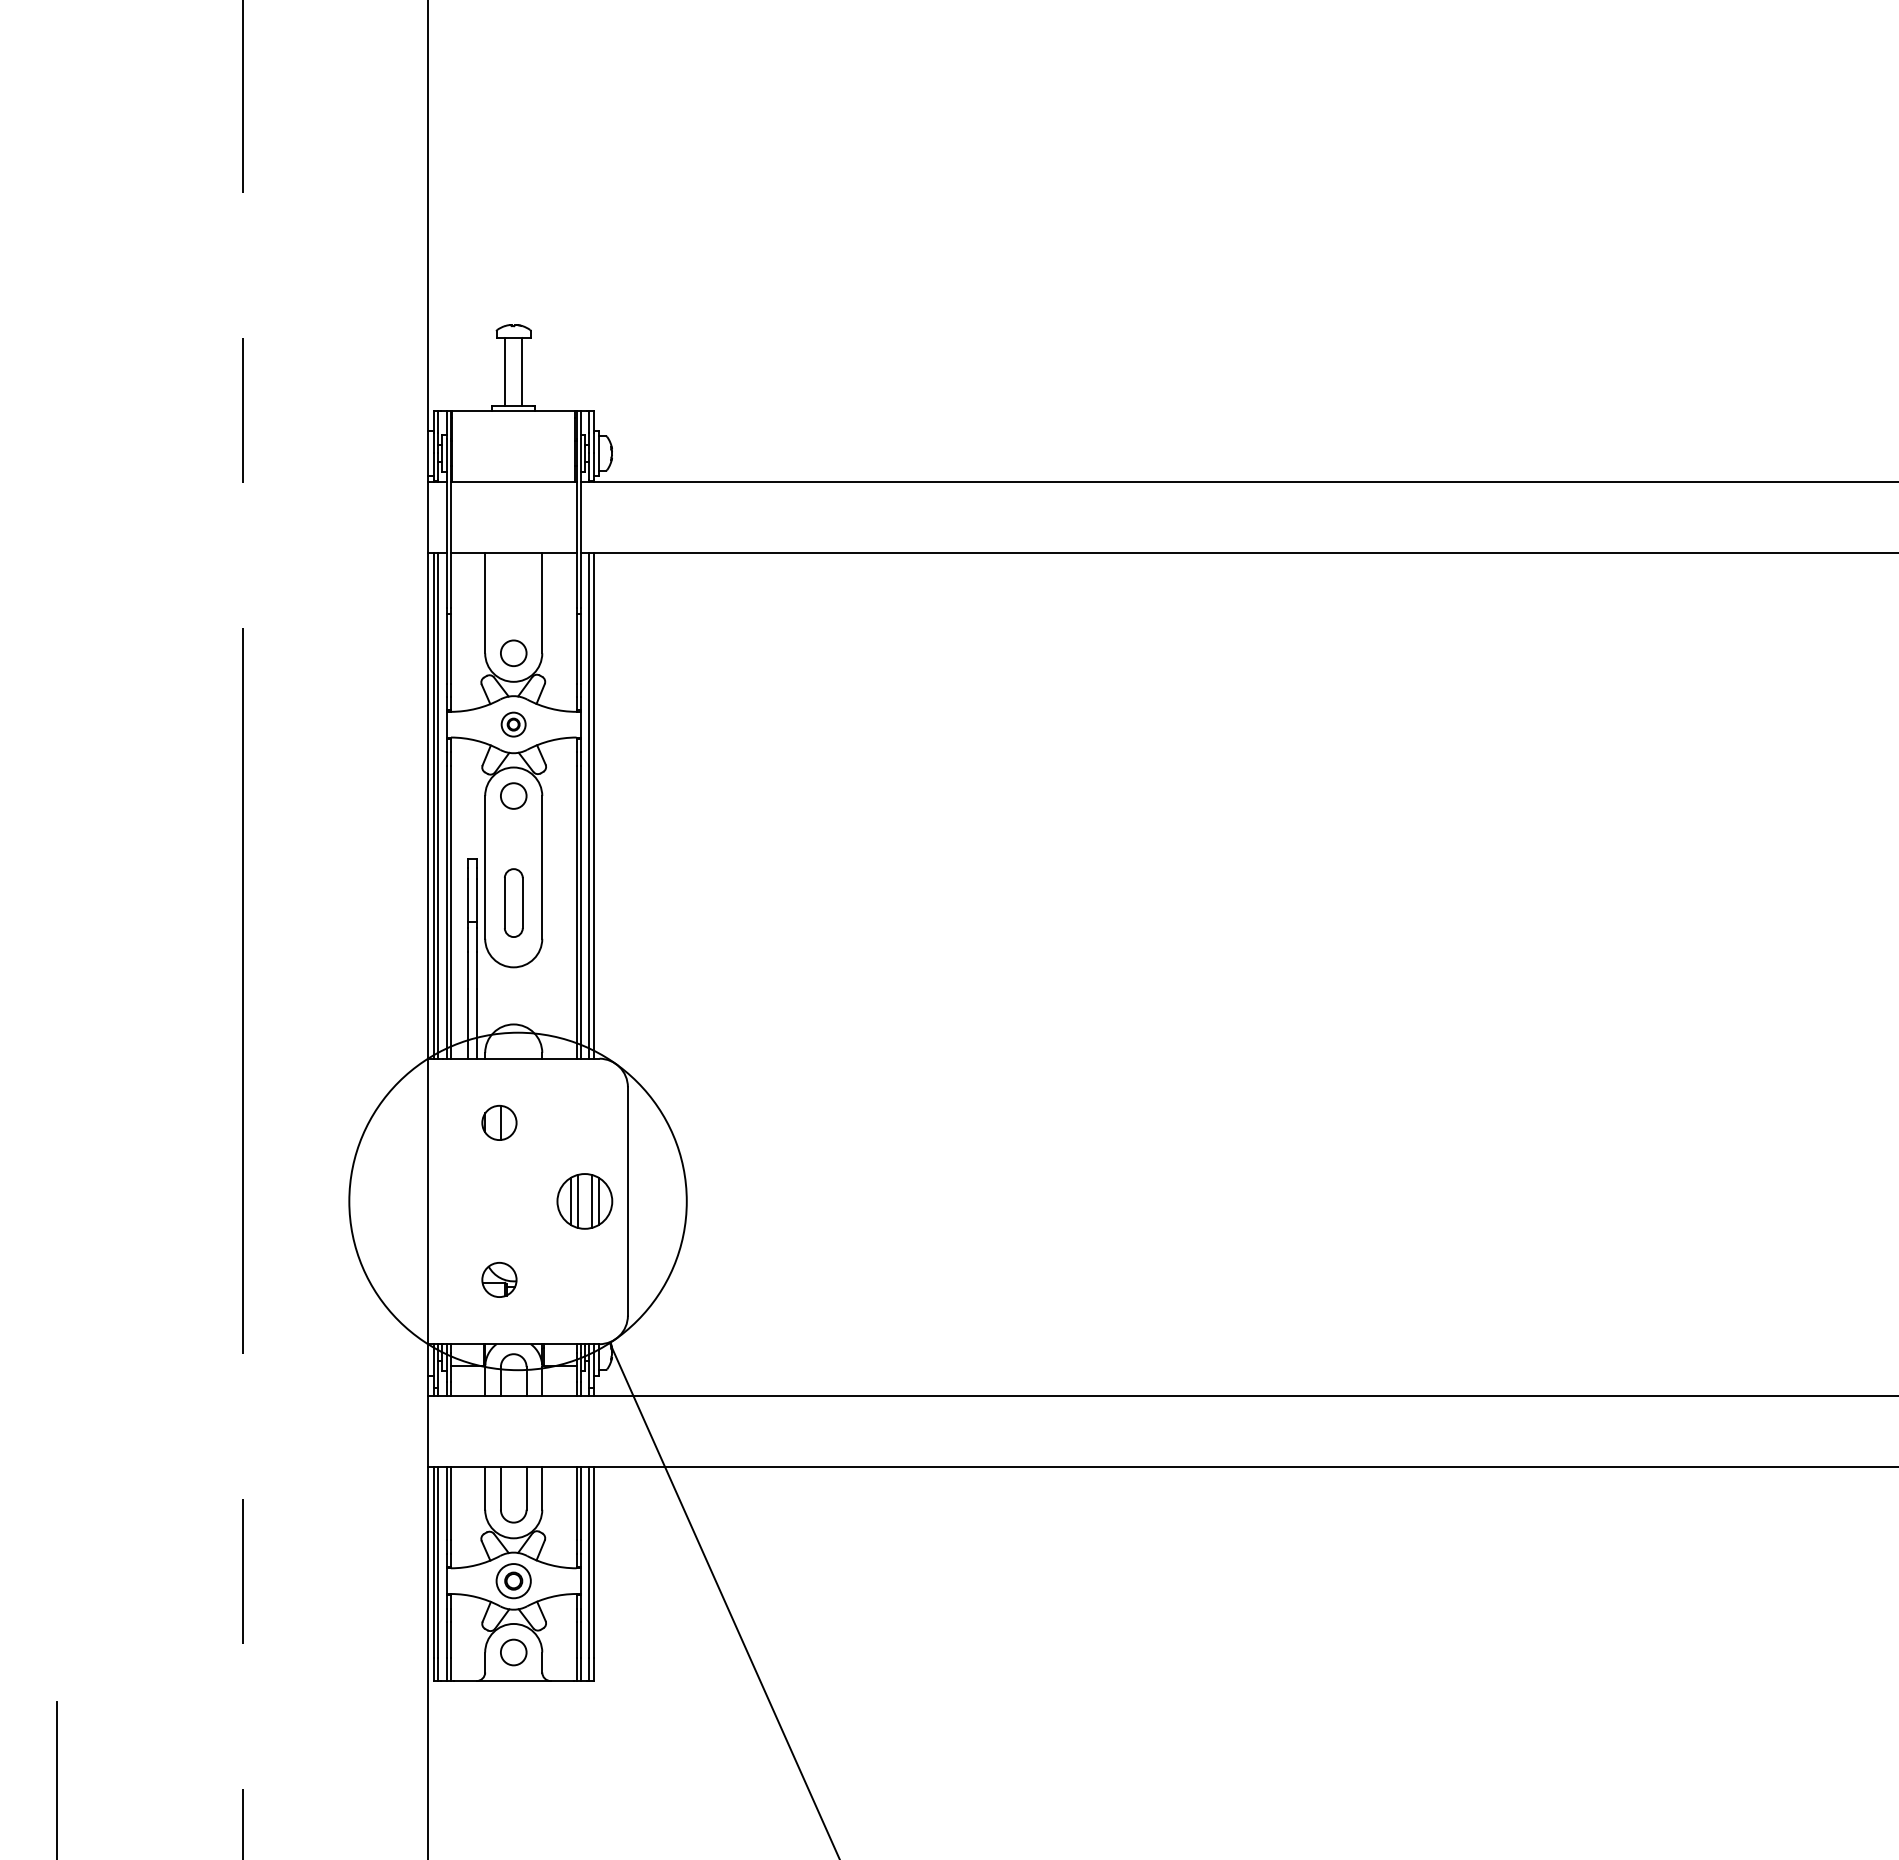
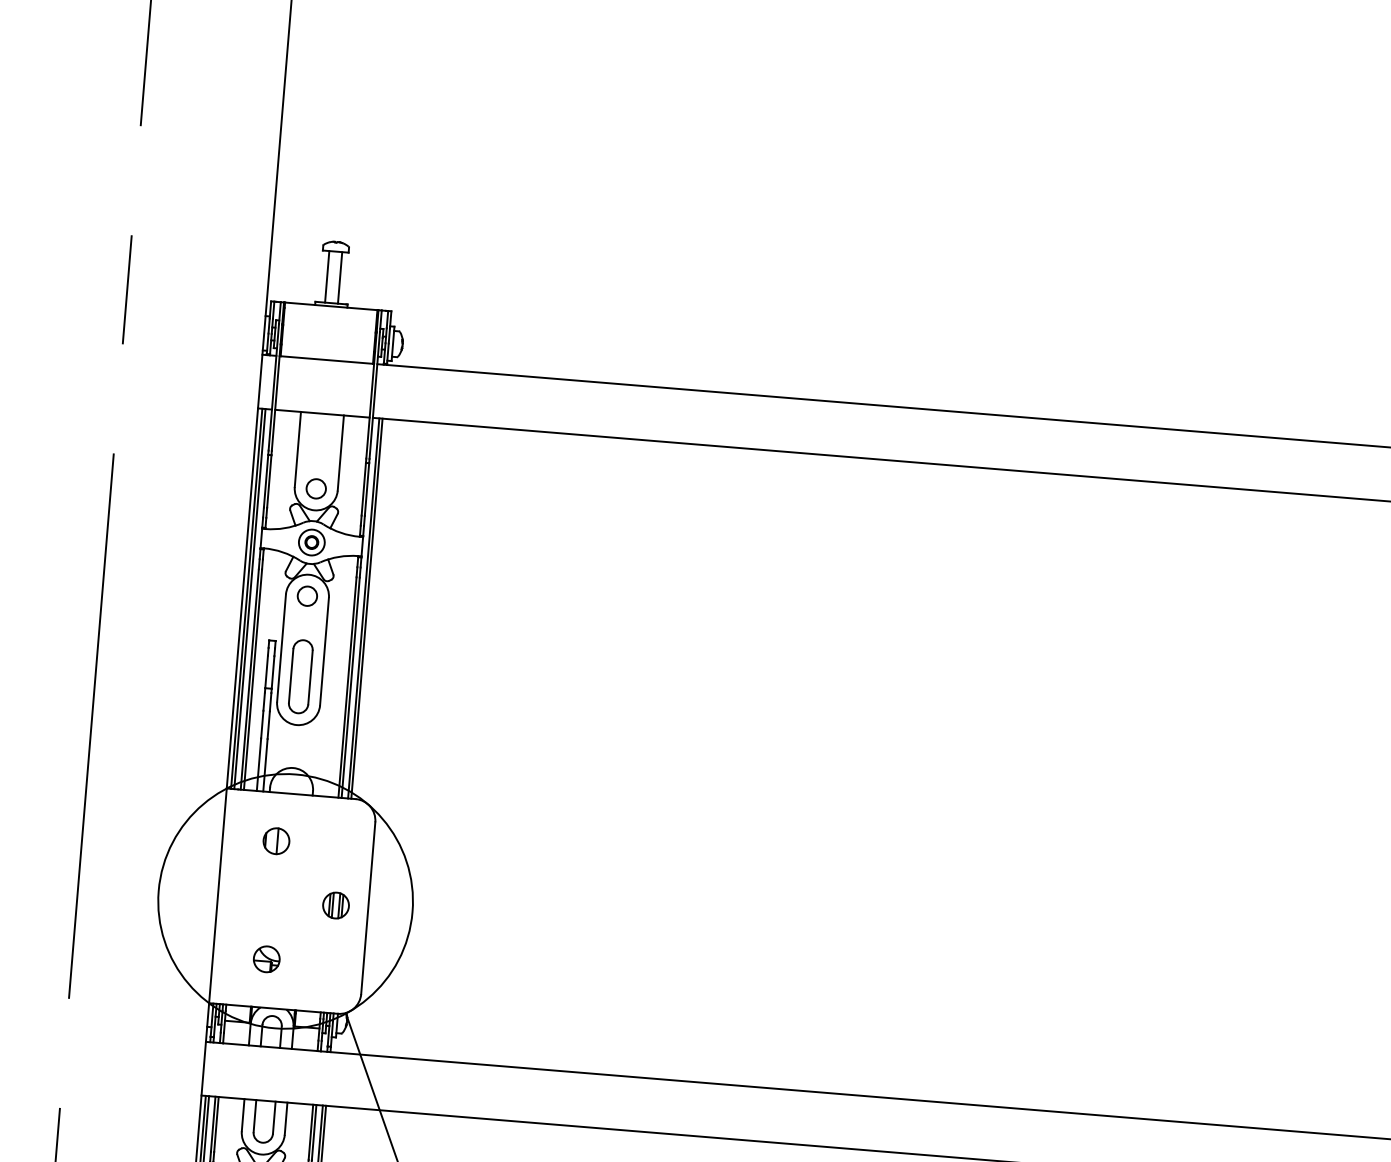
part: (513, 724) -> (311, 542), size x1.43
part: (513, 902) -> (300, 676), size x1.43
part: (585, 1201) -> (336, 905), size x0.62

